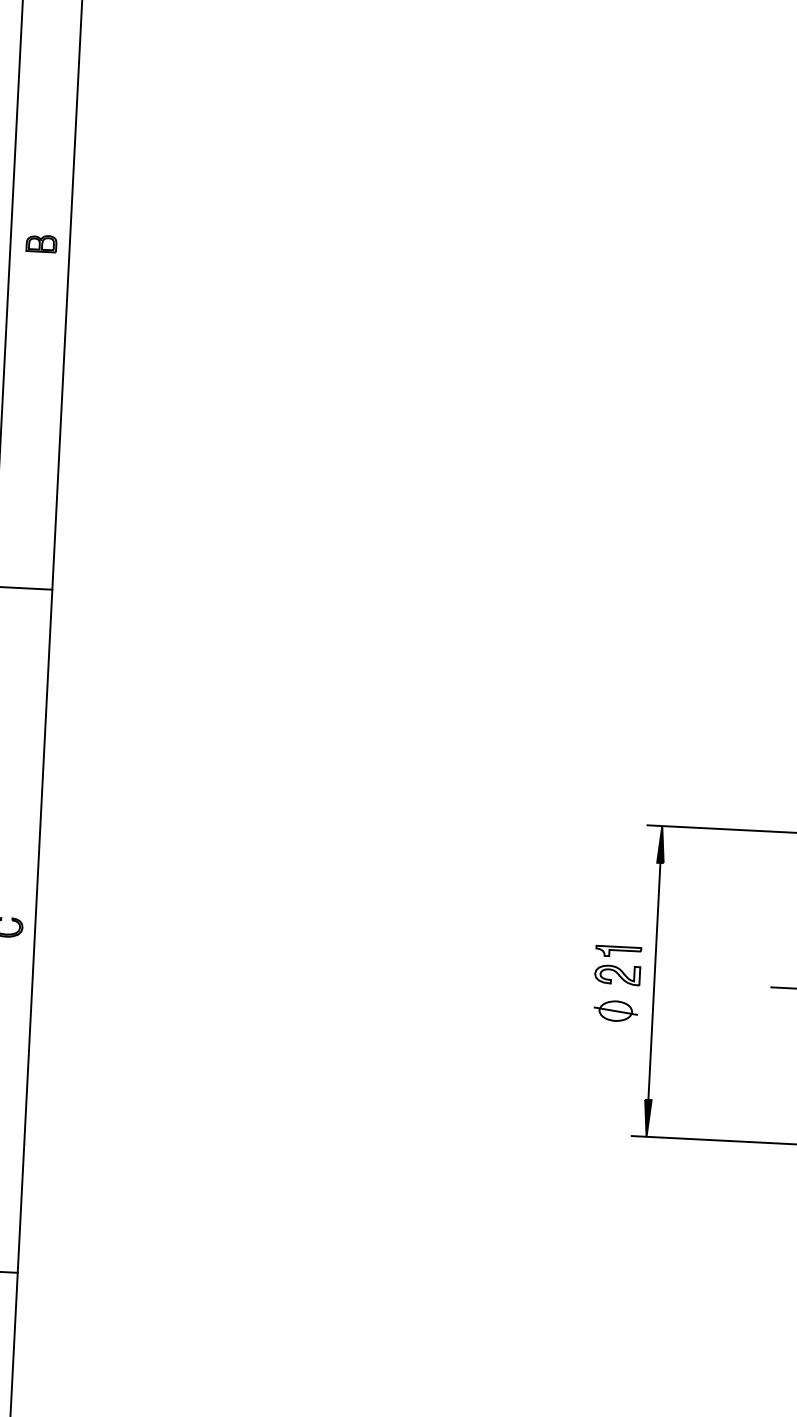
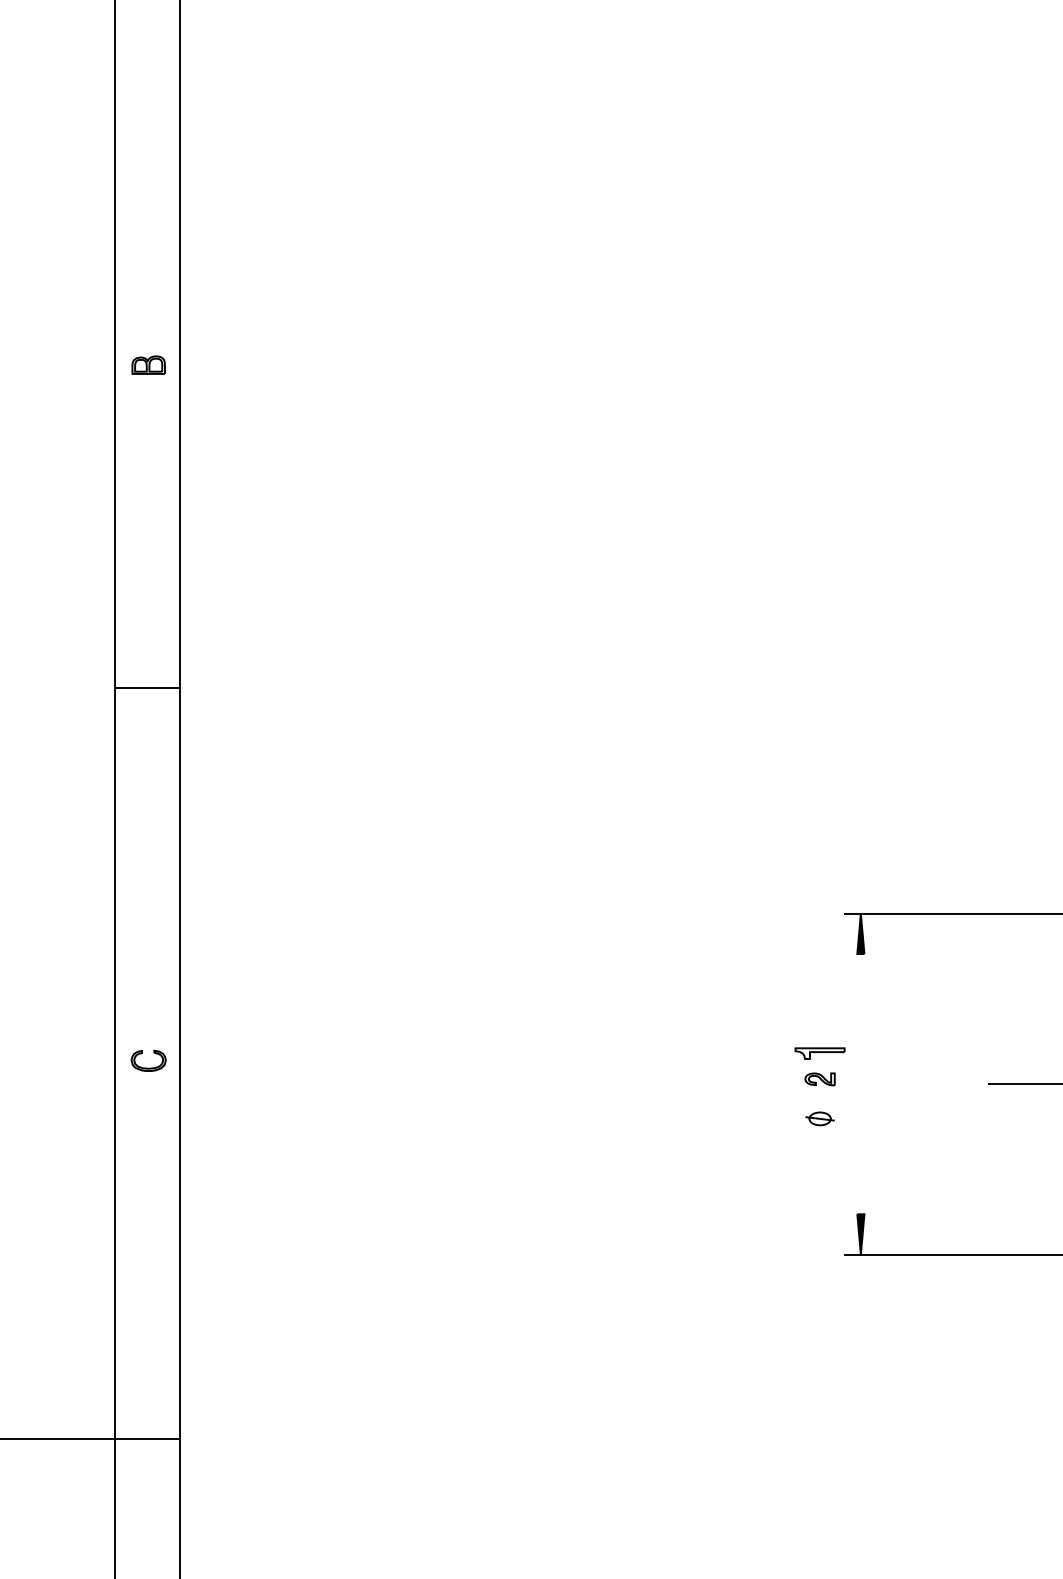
part: (41, 243) -> (148, 364), moved
part: (616, 975) -> (819, 1079), size x0.6
line: (654, 980) -> (860, 1083), removed
part: (615, 1010) -> (819, 1118), size x0.6

